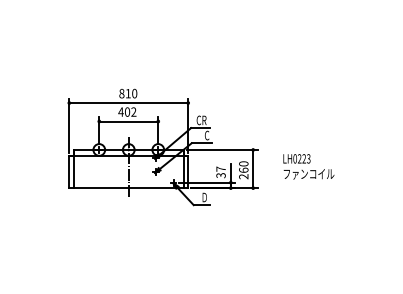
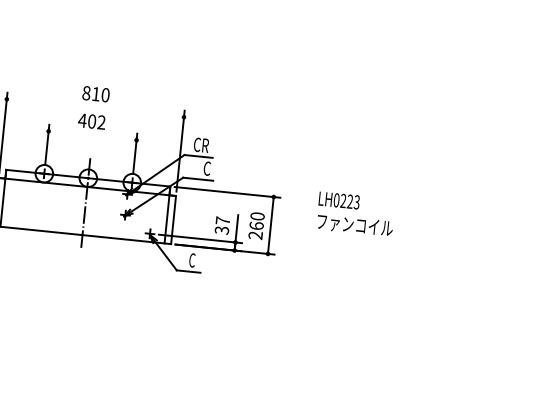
line: (128, 103) -> (94, 108), removed
line: (128, 121) -> (92, 135), removed
text: (308, 166) -> (355, 213), moved
text: (203, 197) -> (192, 260), Ｄ -> C

